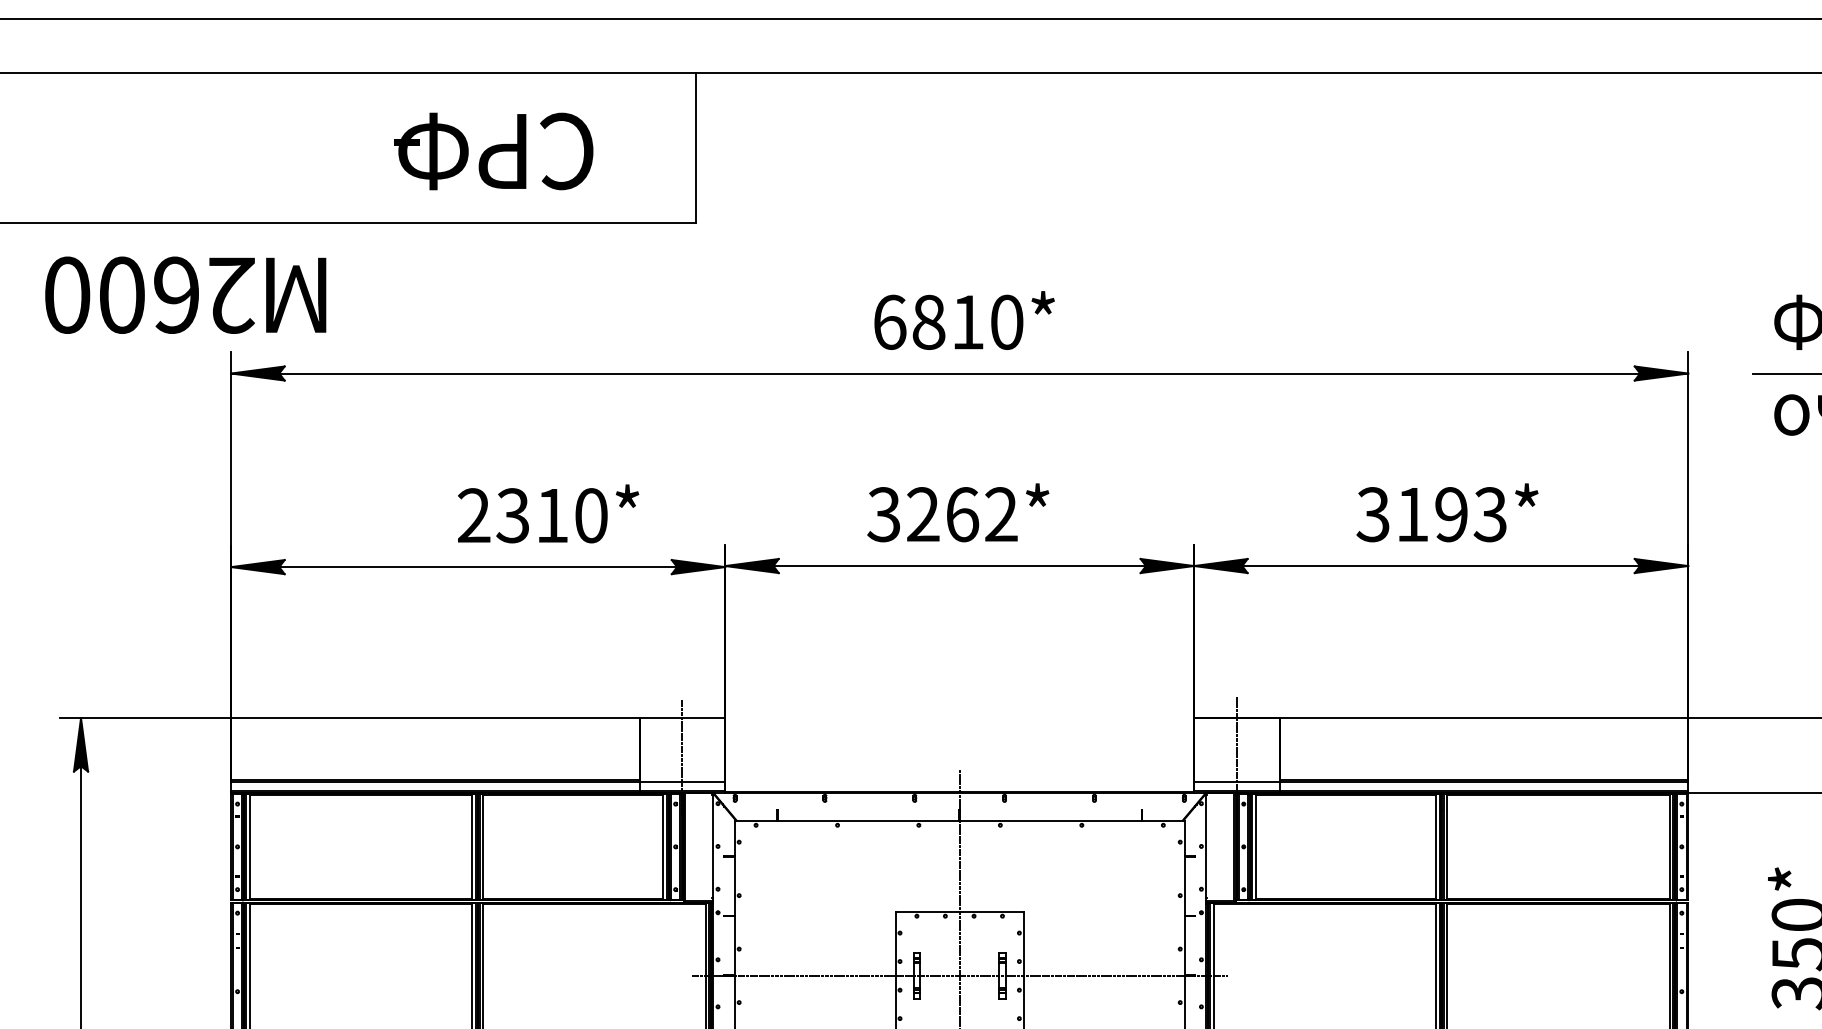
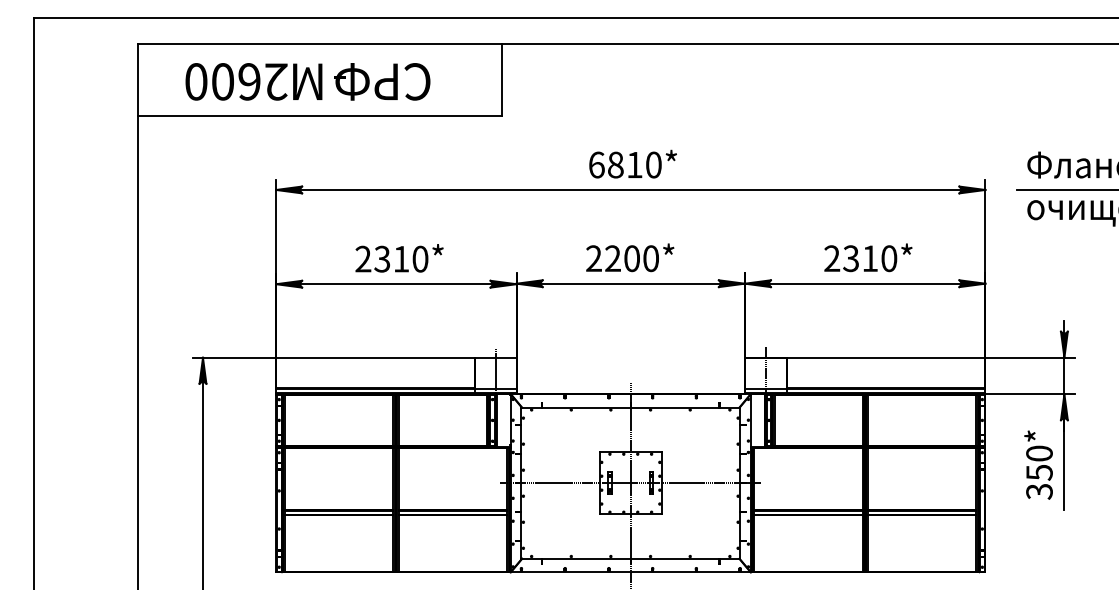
text: (494, 150) -> (382, 81), moved
text: (184, 294) -> (253, 81), moved
text: (548, 514) -> (399, 258), moved
text: (940, 514) -> (621, 258), 3262* -> 2200*
text: (1431, 514) -> (860, 258), 3193* -> 2310*

